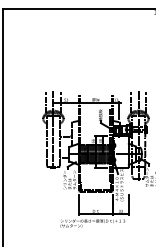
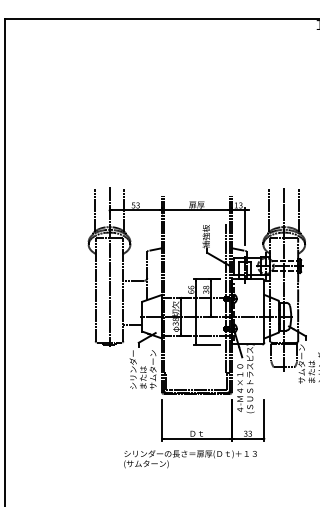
hatch: (95, 154) -> (195, 317), removed

